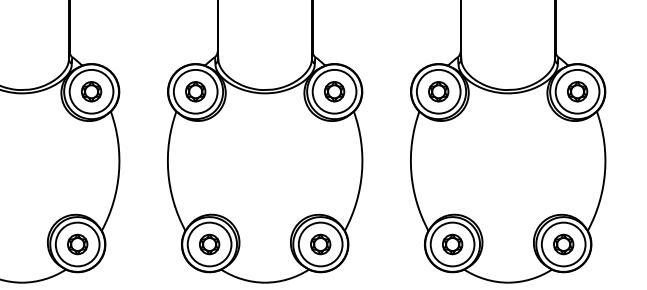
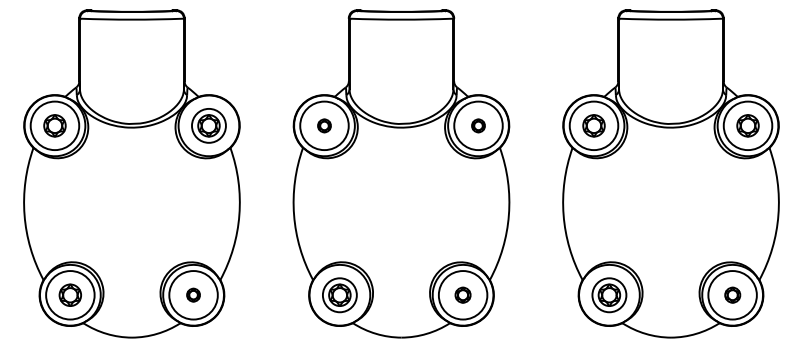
circle: (91, 91) -> (208, 125), size x0.7
part: (195, 91) -> (324, 125), size x0.6
part: (334, 91) -> (478, 125), size x0.6
part: (77, 243) -> (193, 294), size x0.6
part: (320, 243) -> (462, 294), size x0.7
part: (563, 243) -> (732, 294), size x0.7
circle: (209, 244) -> (339, 295), size x0.7
circle: (452, 244) -> (609, 295), size x0.7

